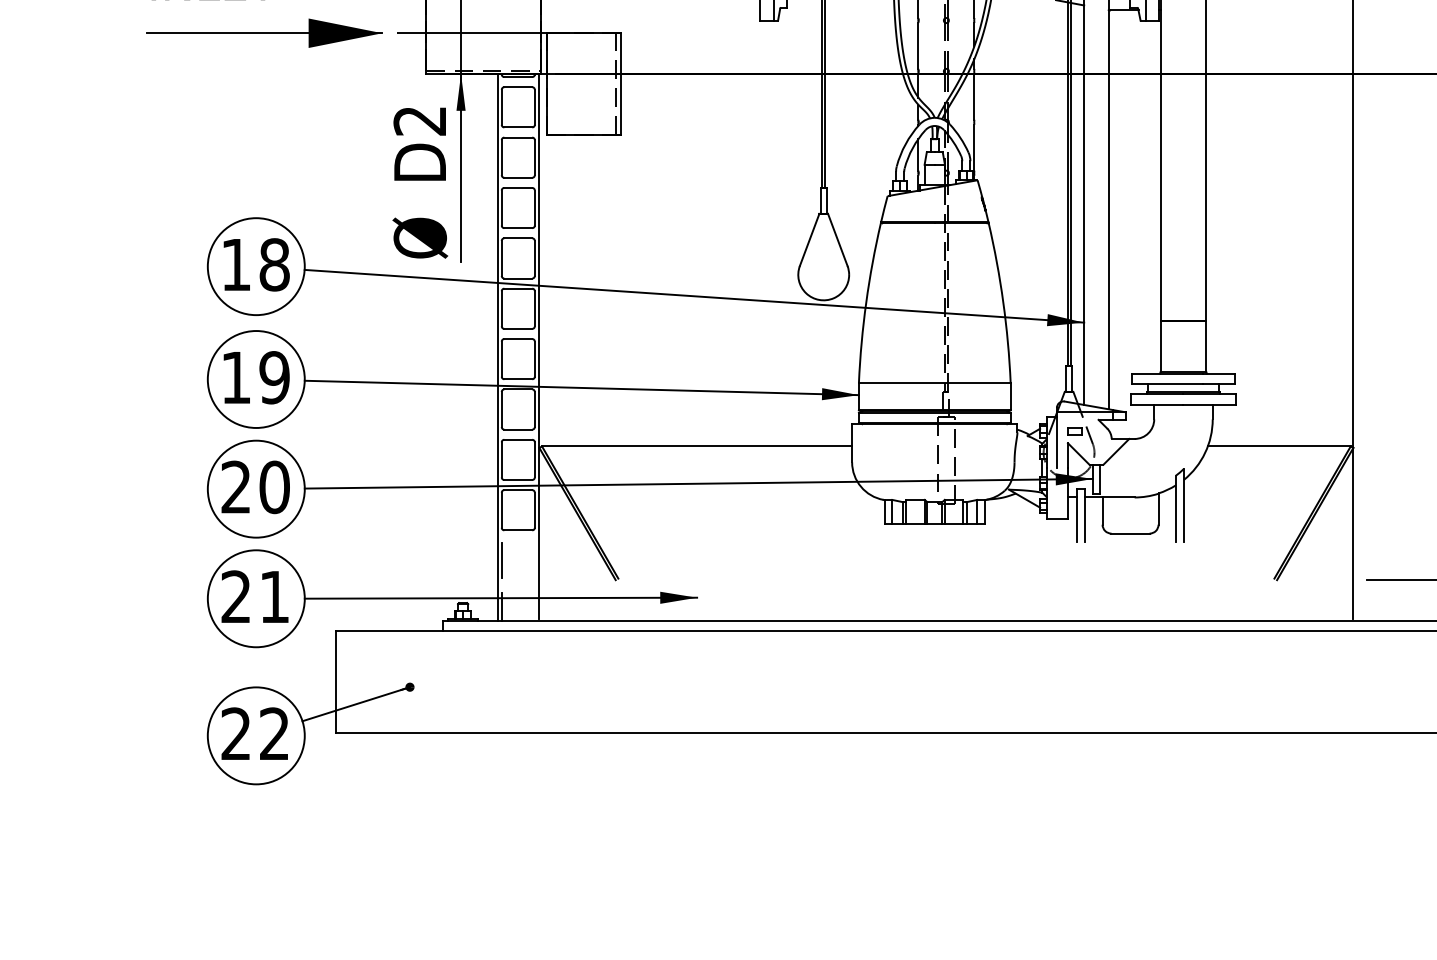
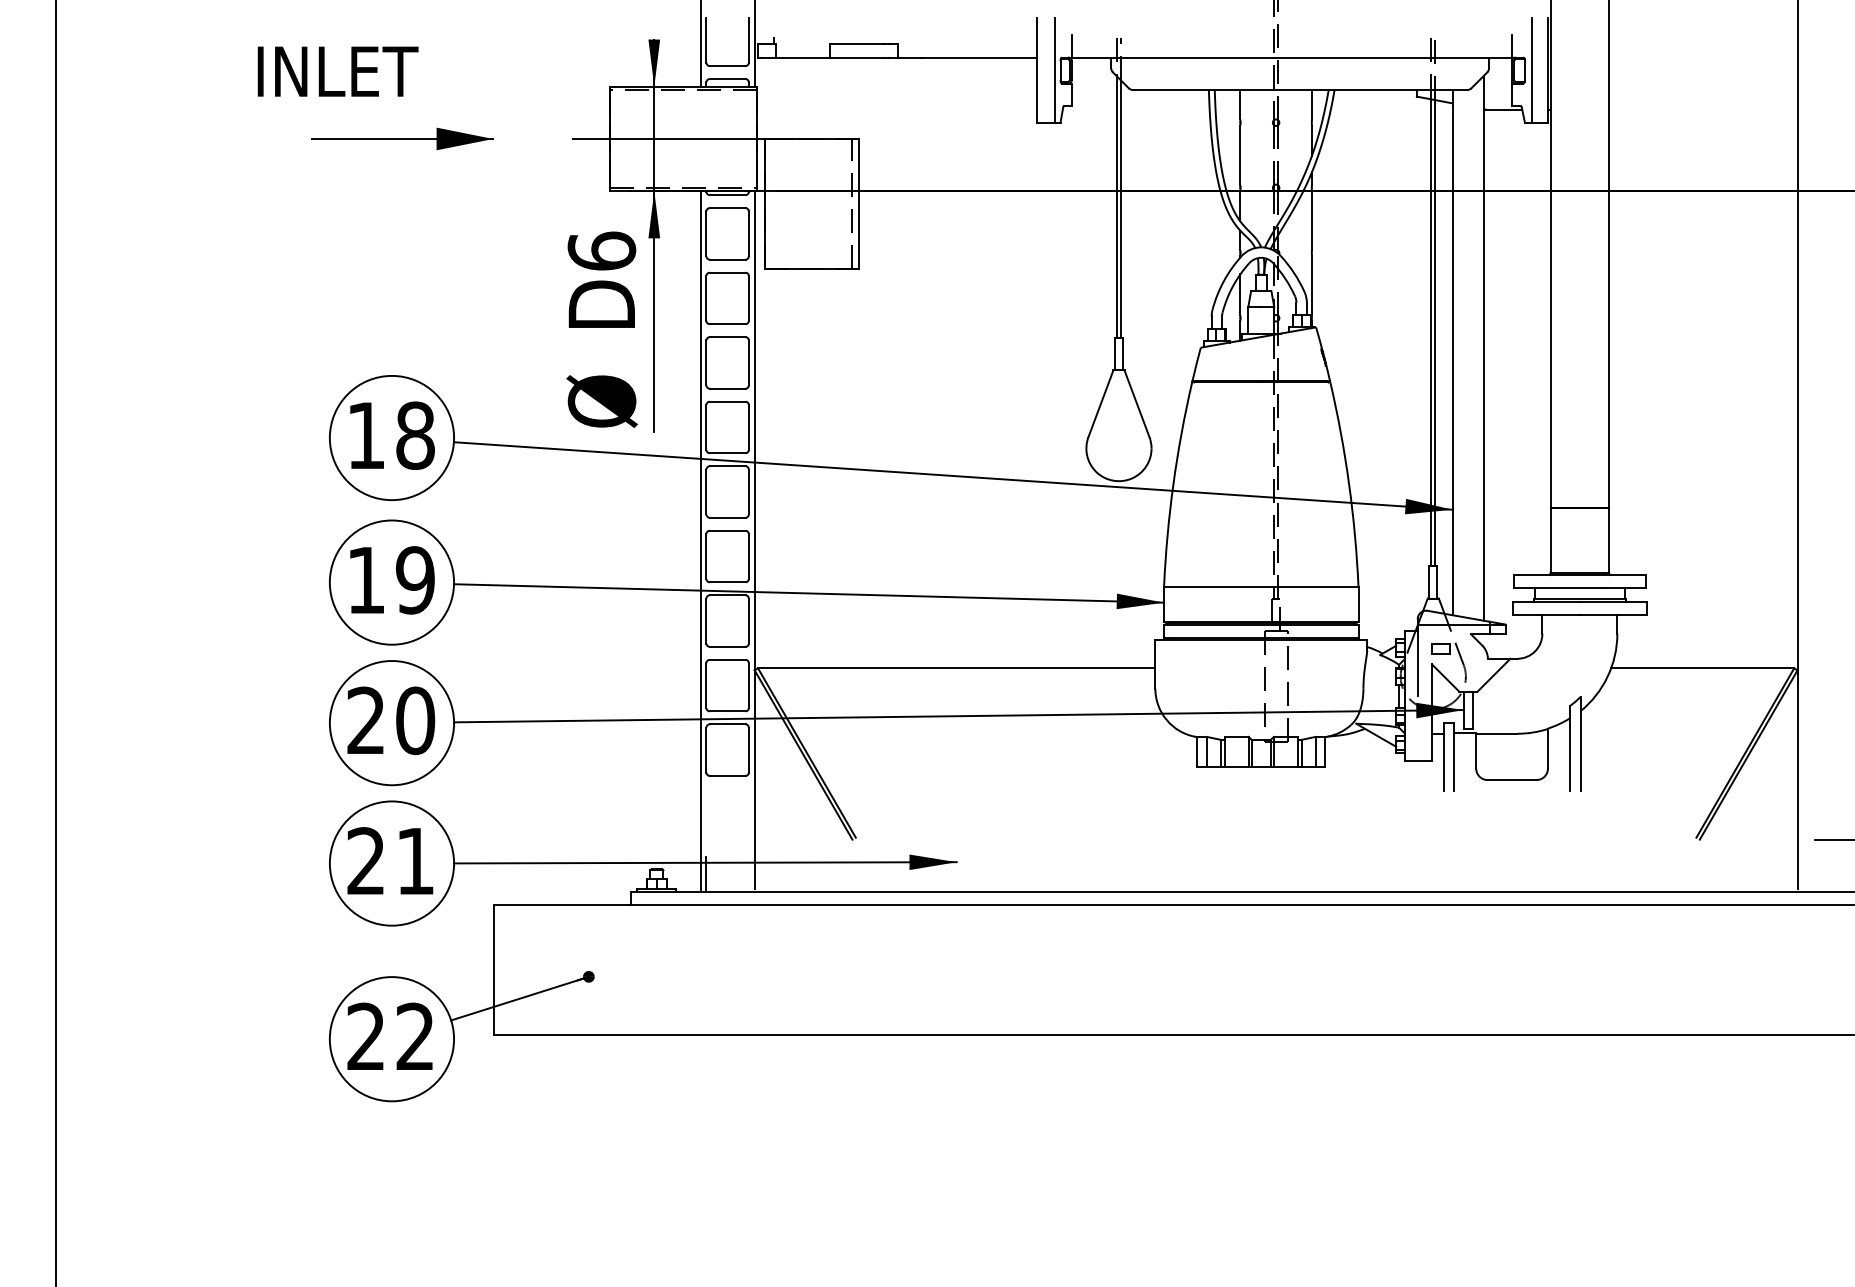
part: (264, 32) -> (402, 138), size x0.6
text: (419, 120) -> (601, 250), D2 -> D6
line: (501, 560) -> (706, 814), removed

